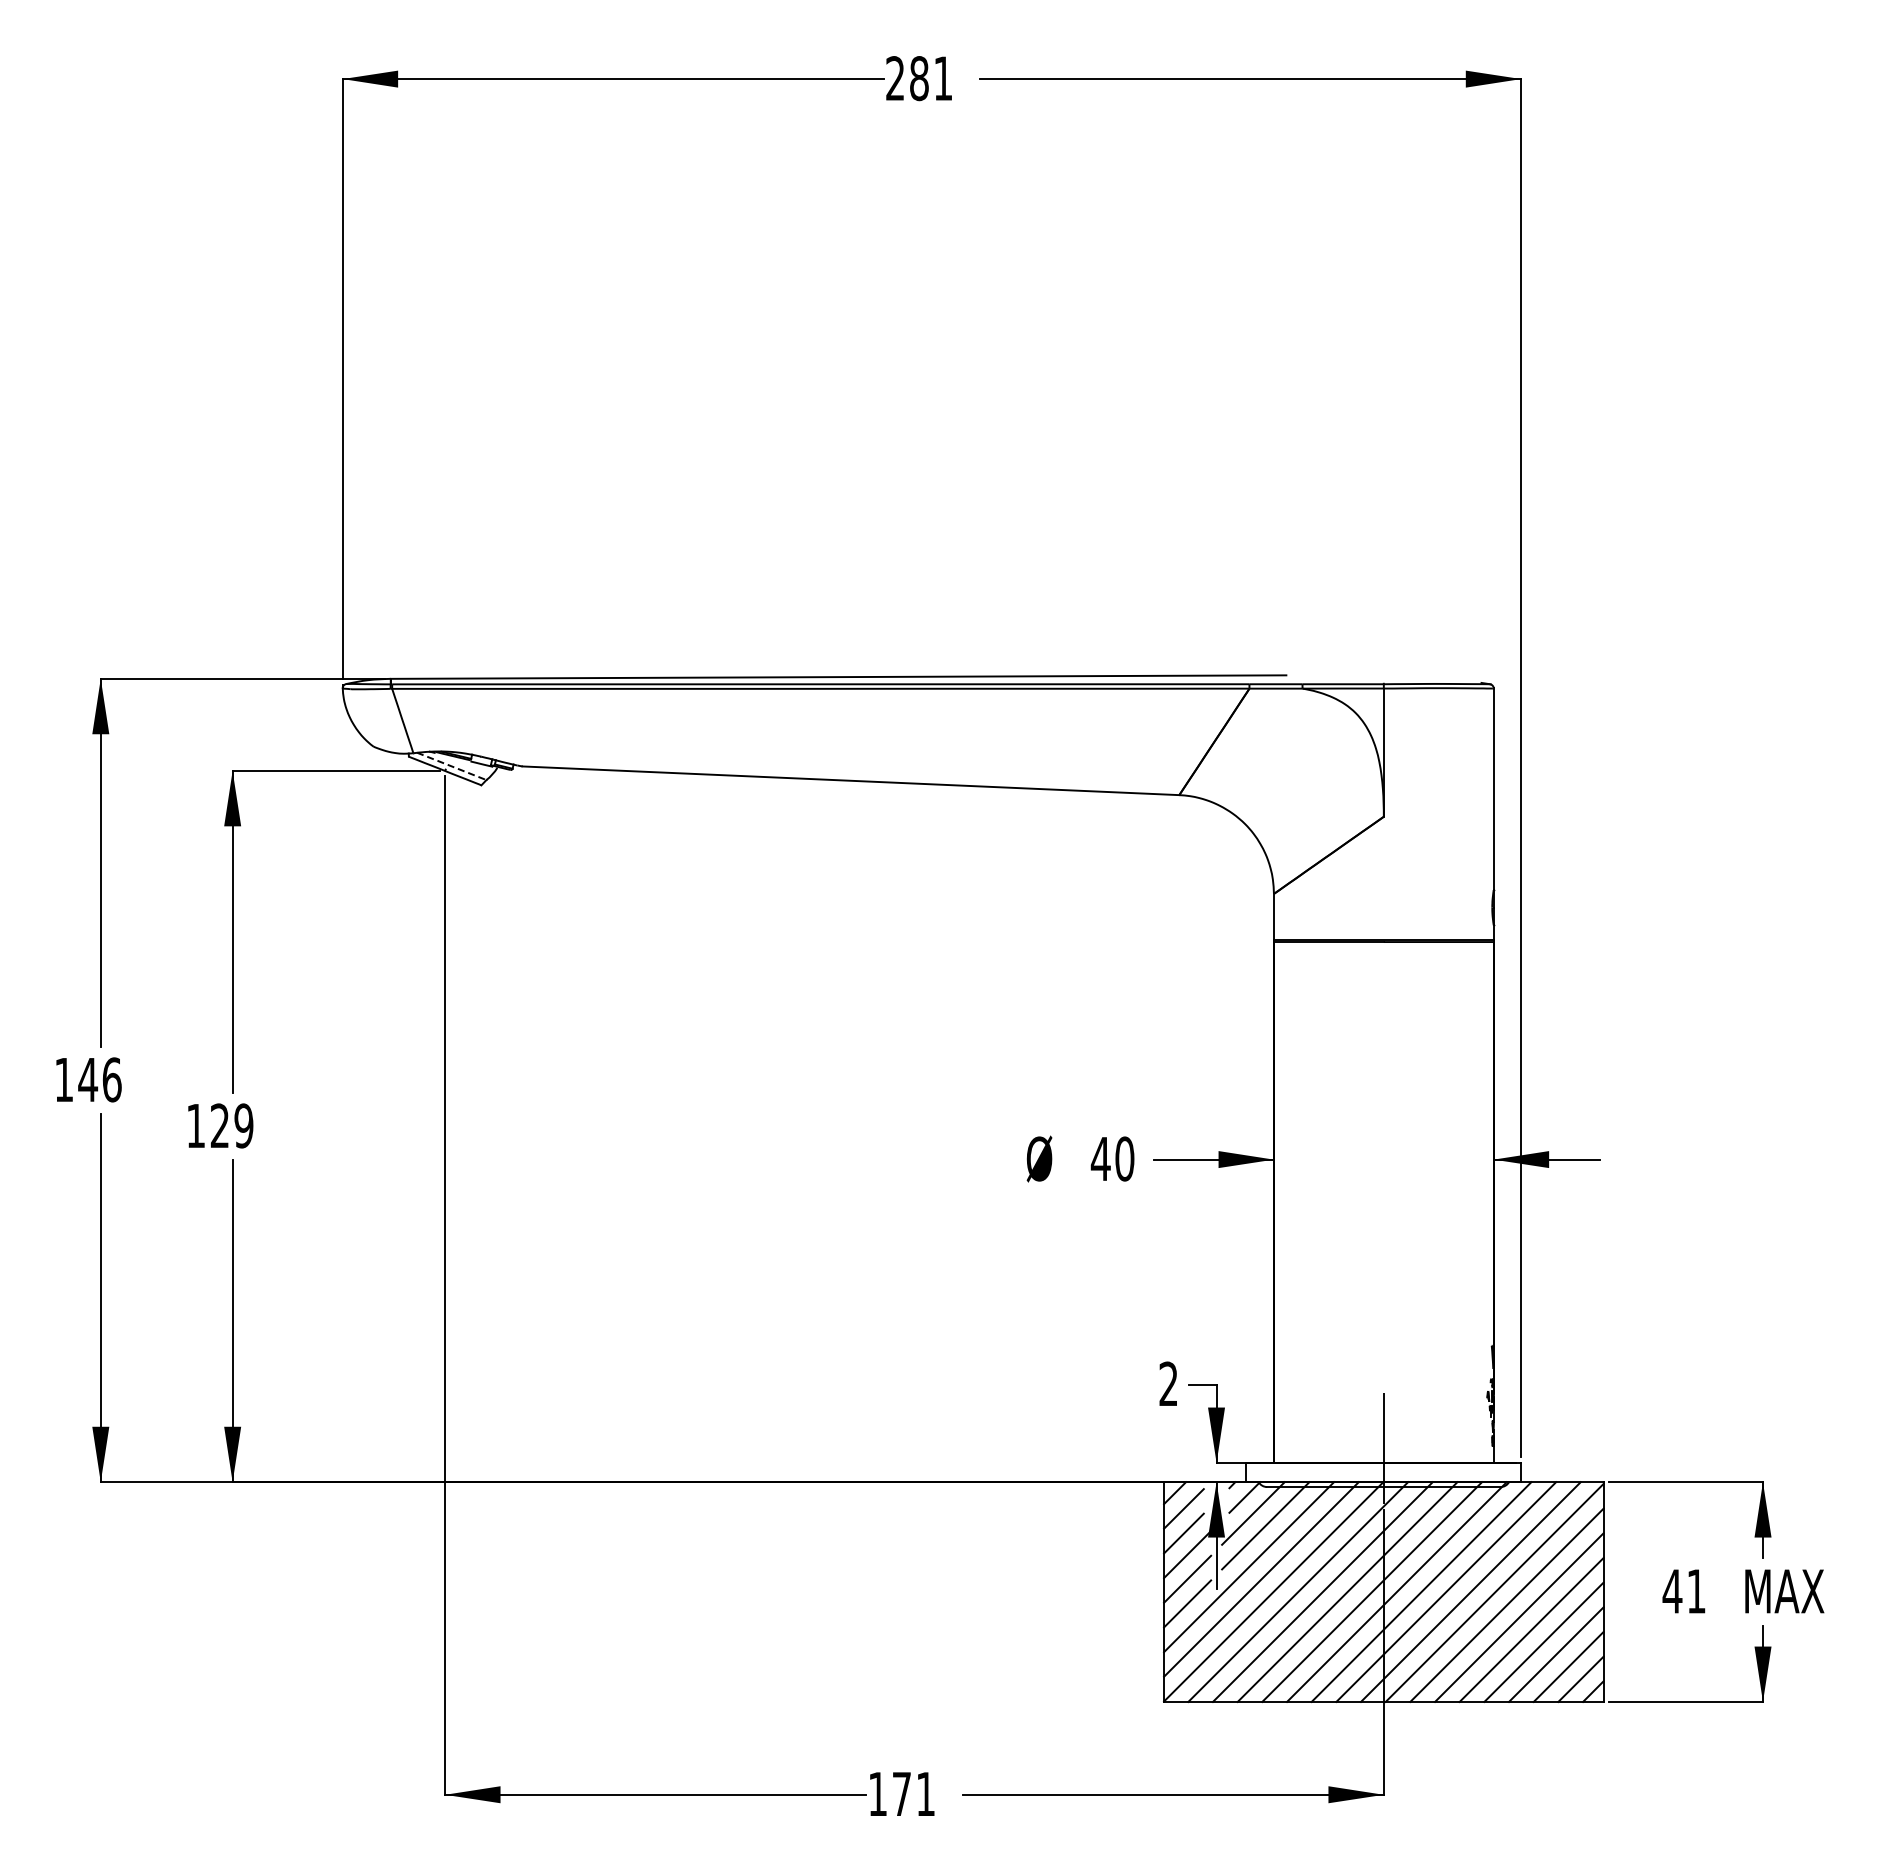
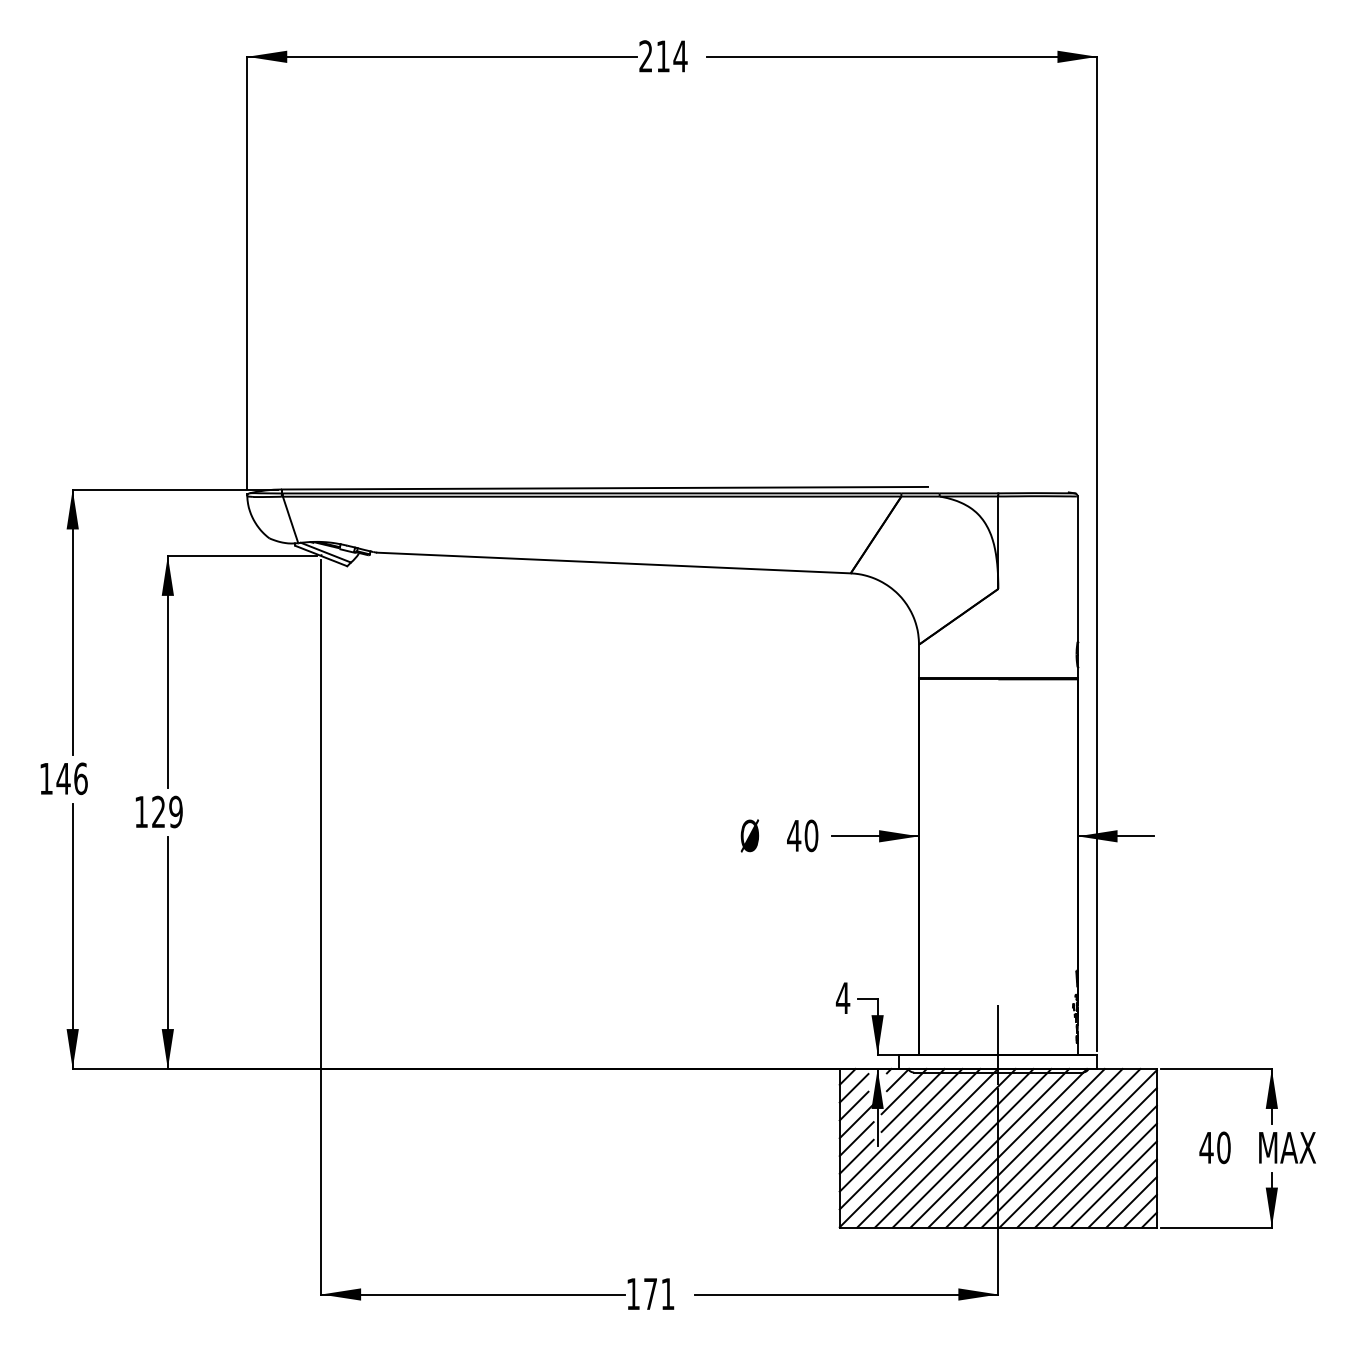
text: (931, 78) -> (672, 56), 281 -> 214
line: (452, 766) -> (326, 552), dashed -> solid
text: (1168, 1383) -> (842, 997), 2 -> 4
text: (1696, 1590) -> (1223, 1147), 41 -> 40

